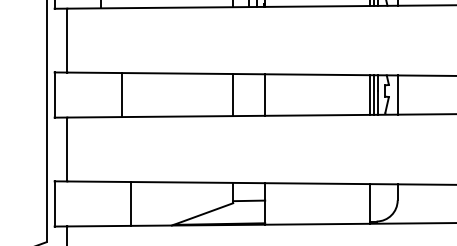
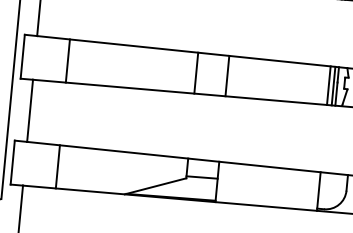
line: (122, 94) -> (68, 60), moved
line: (131, 203) -> (58, 166), moved

